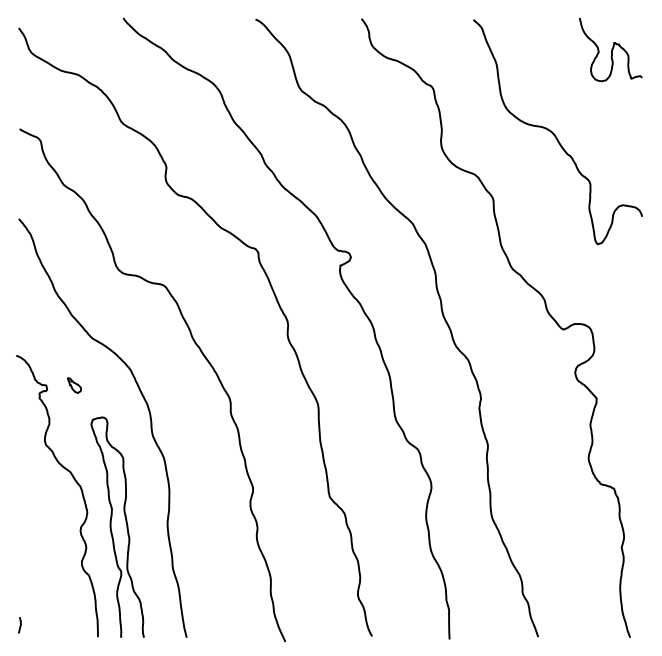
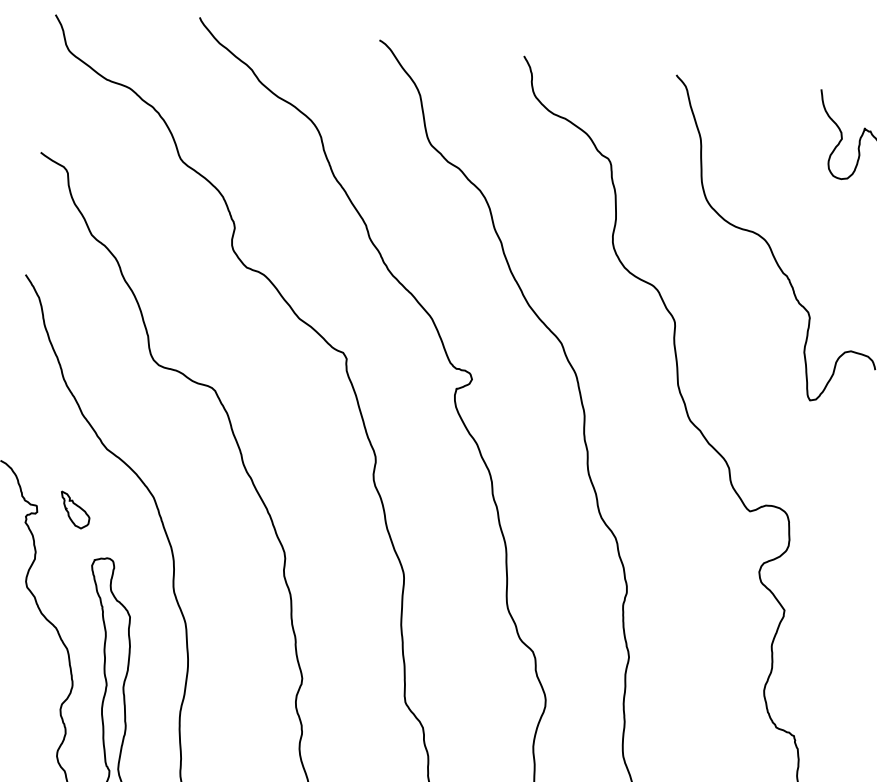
part: (74, 385) -> (75, 510), size x1.67

